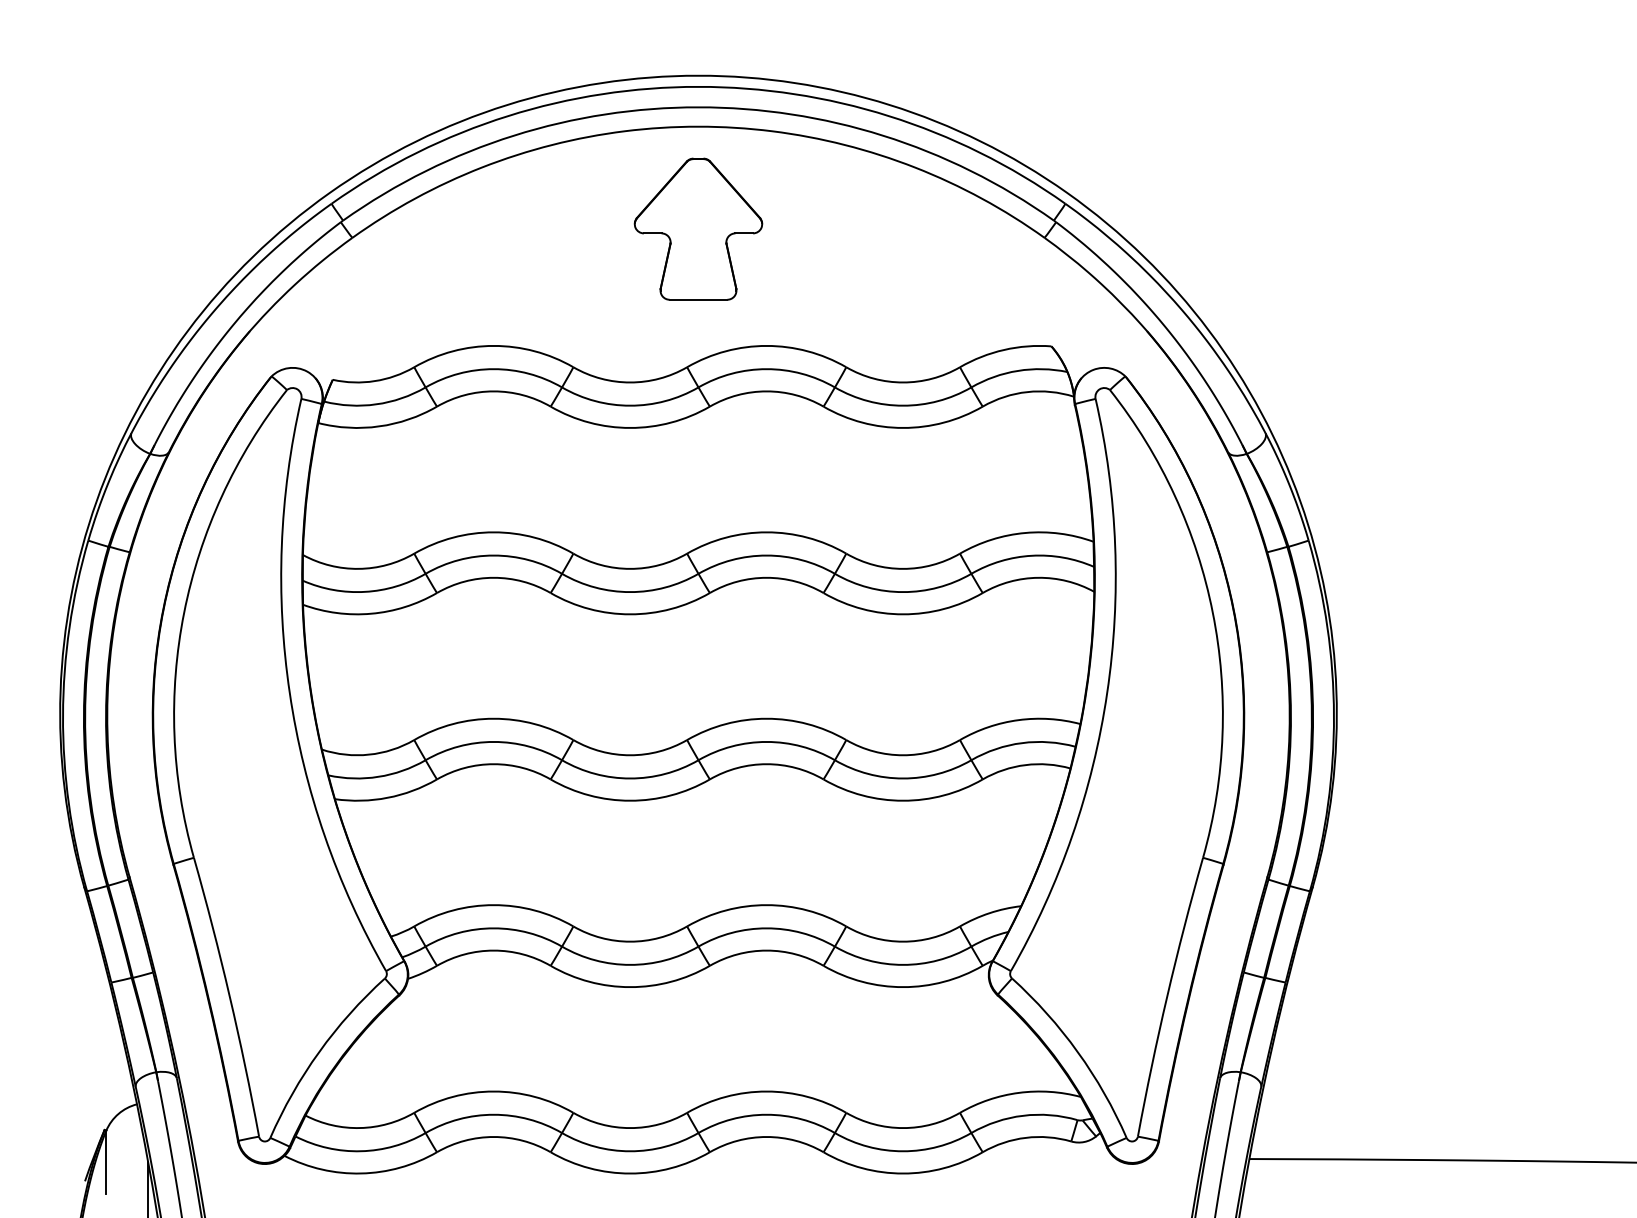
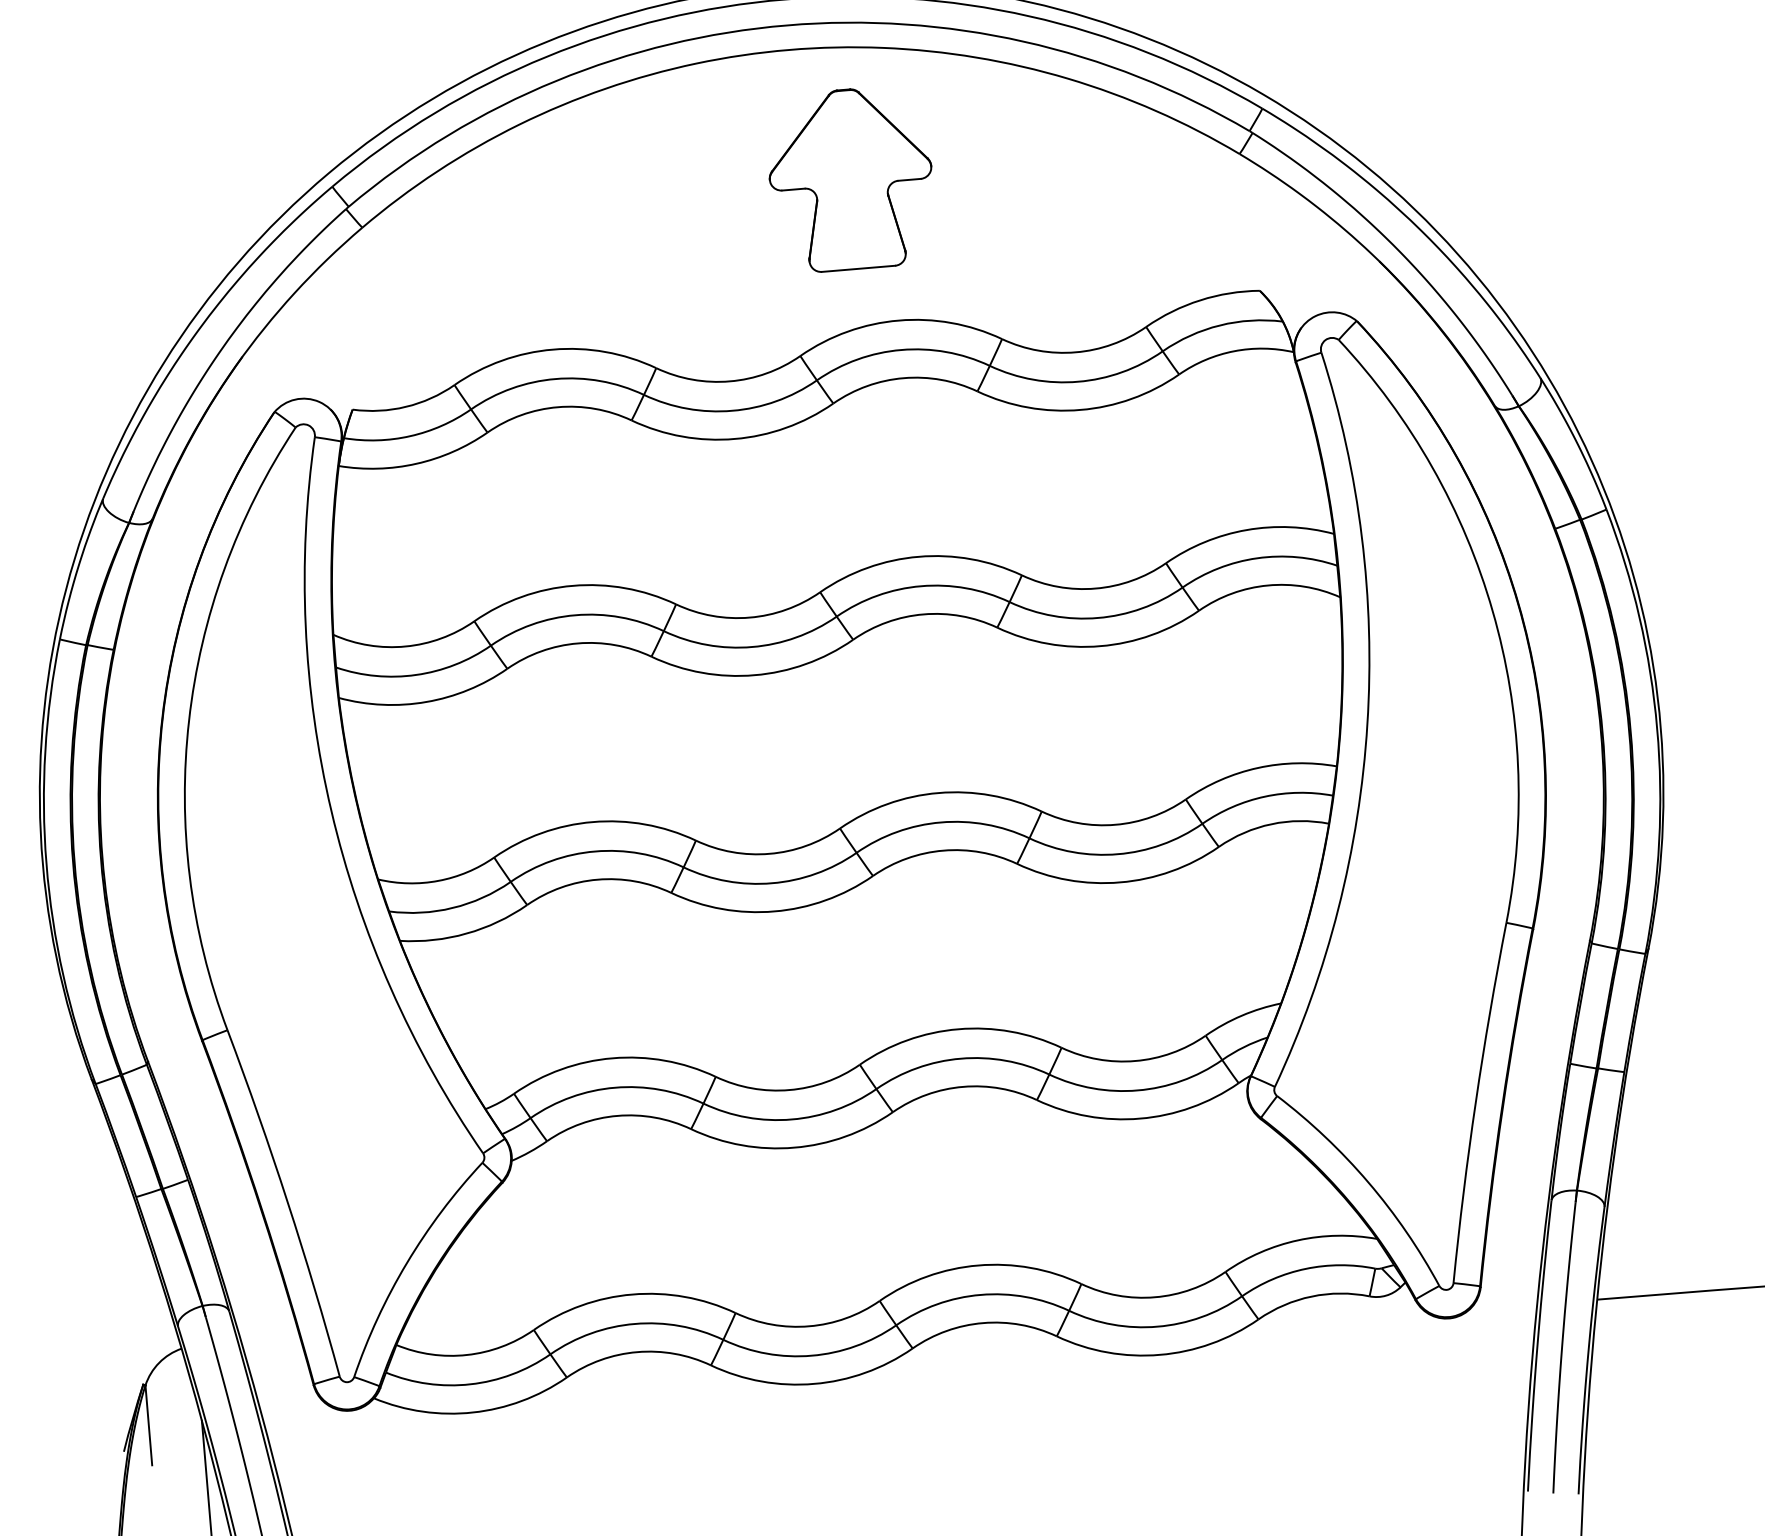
part: (698, 228) -> (851, 178), moved

